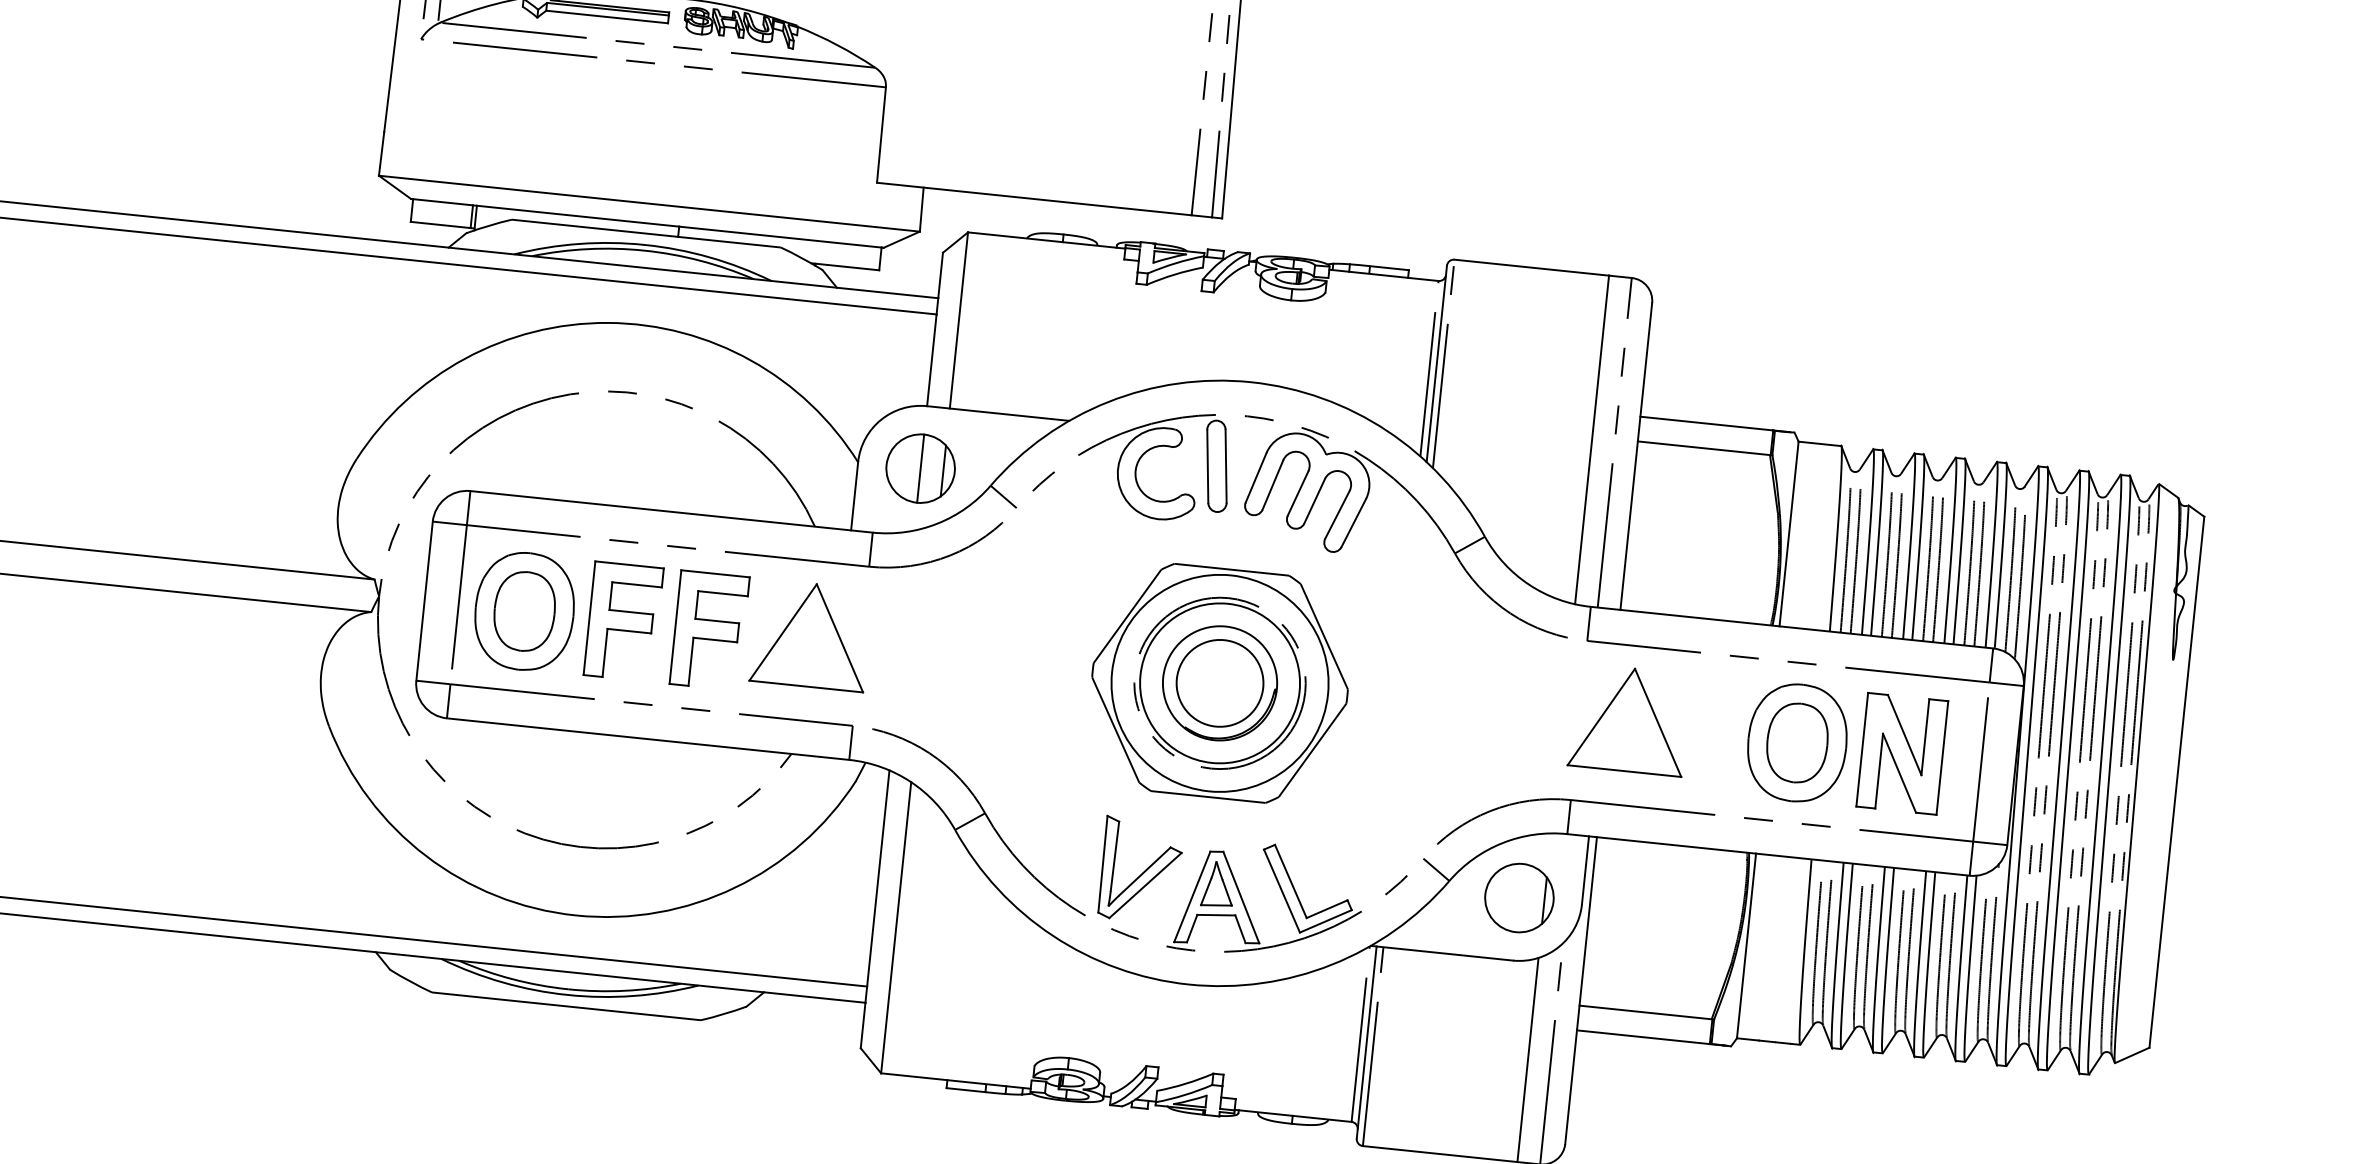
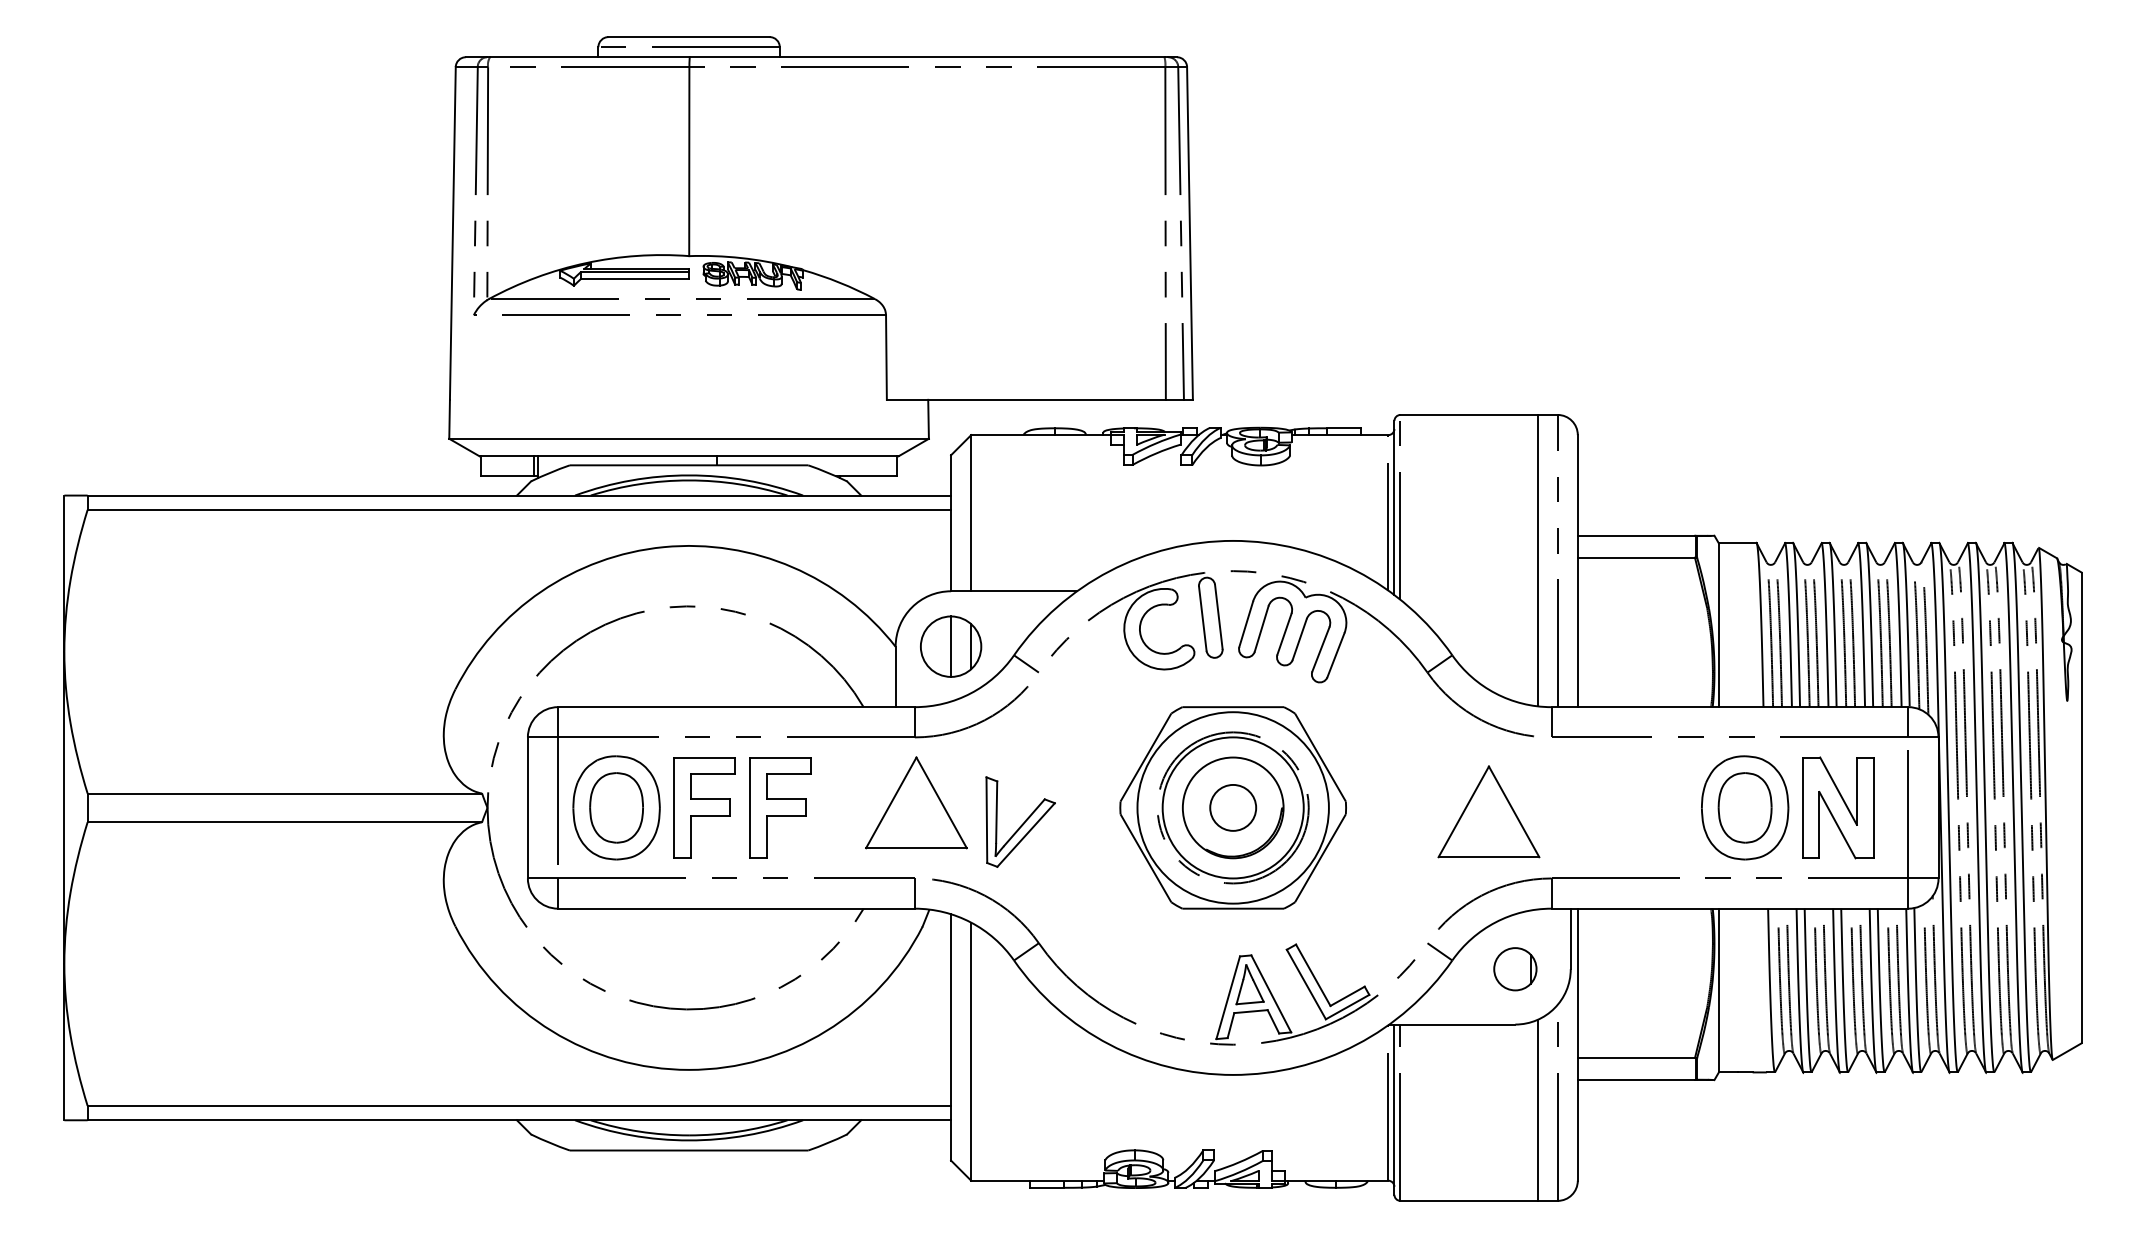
part: (811, 634) -> (916, 802), moved
circle: (1219, 682) -> (1232, 807), size x0.6
part: (1629, 719) -> (1488, 811), moved
part: (1140, 869) -> (1020, 821), moved
part: (1519, 898) -> (1515, 969), size x0.7

